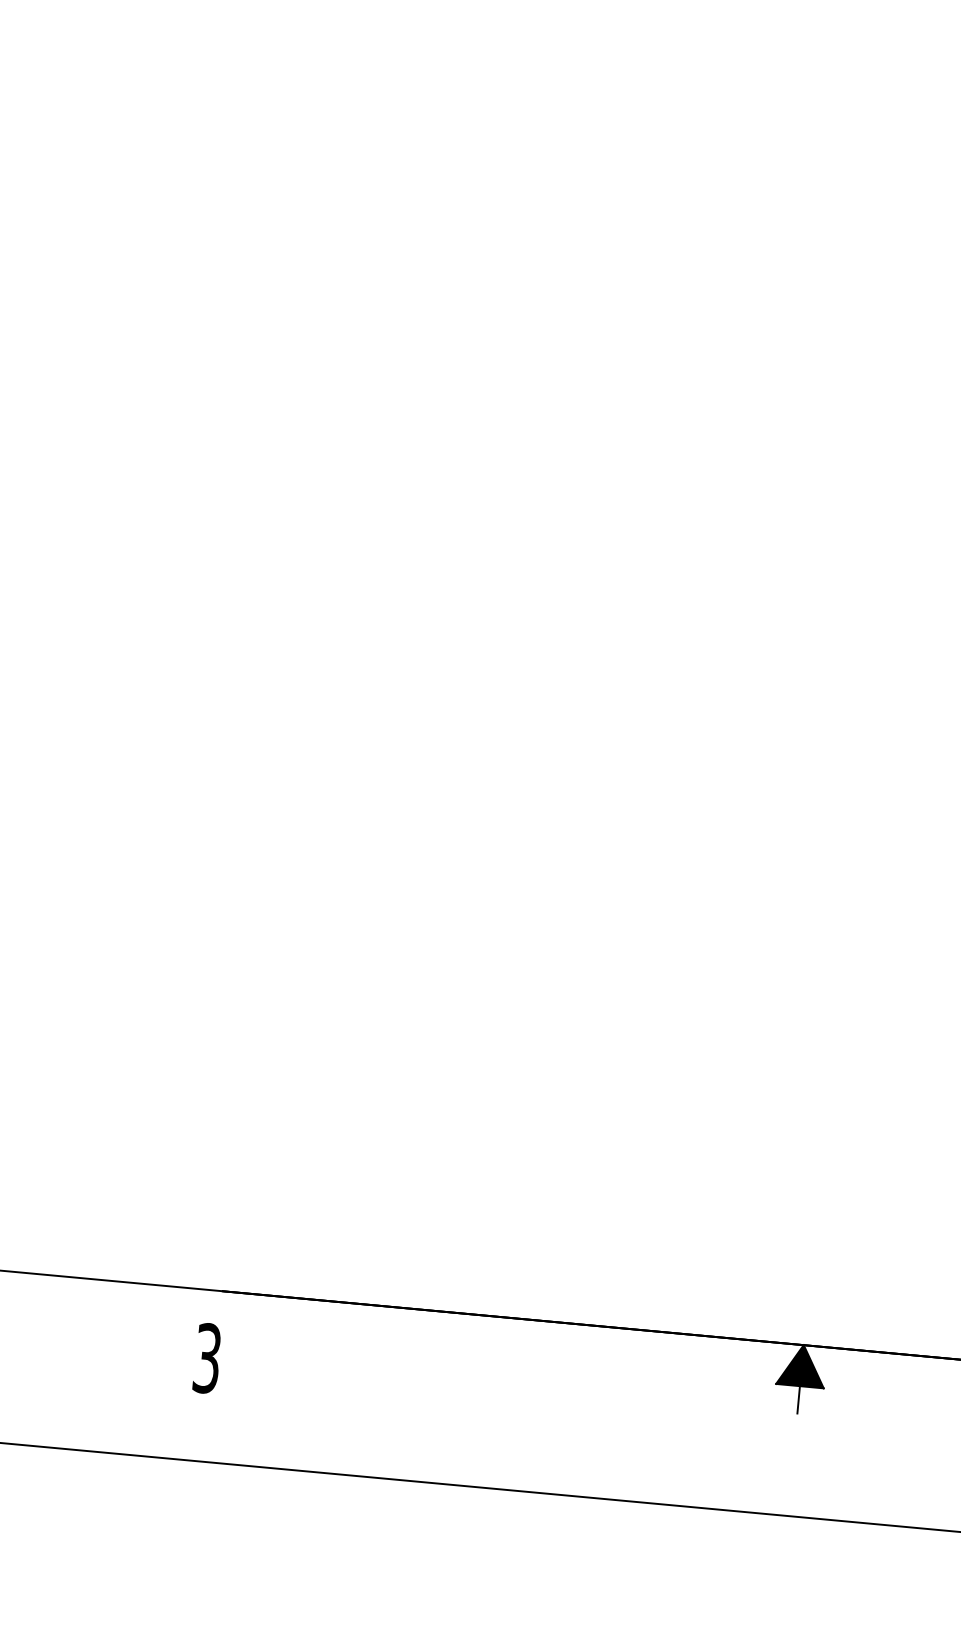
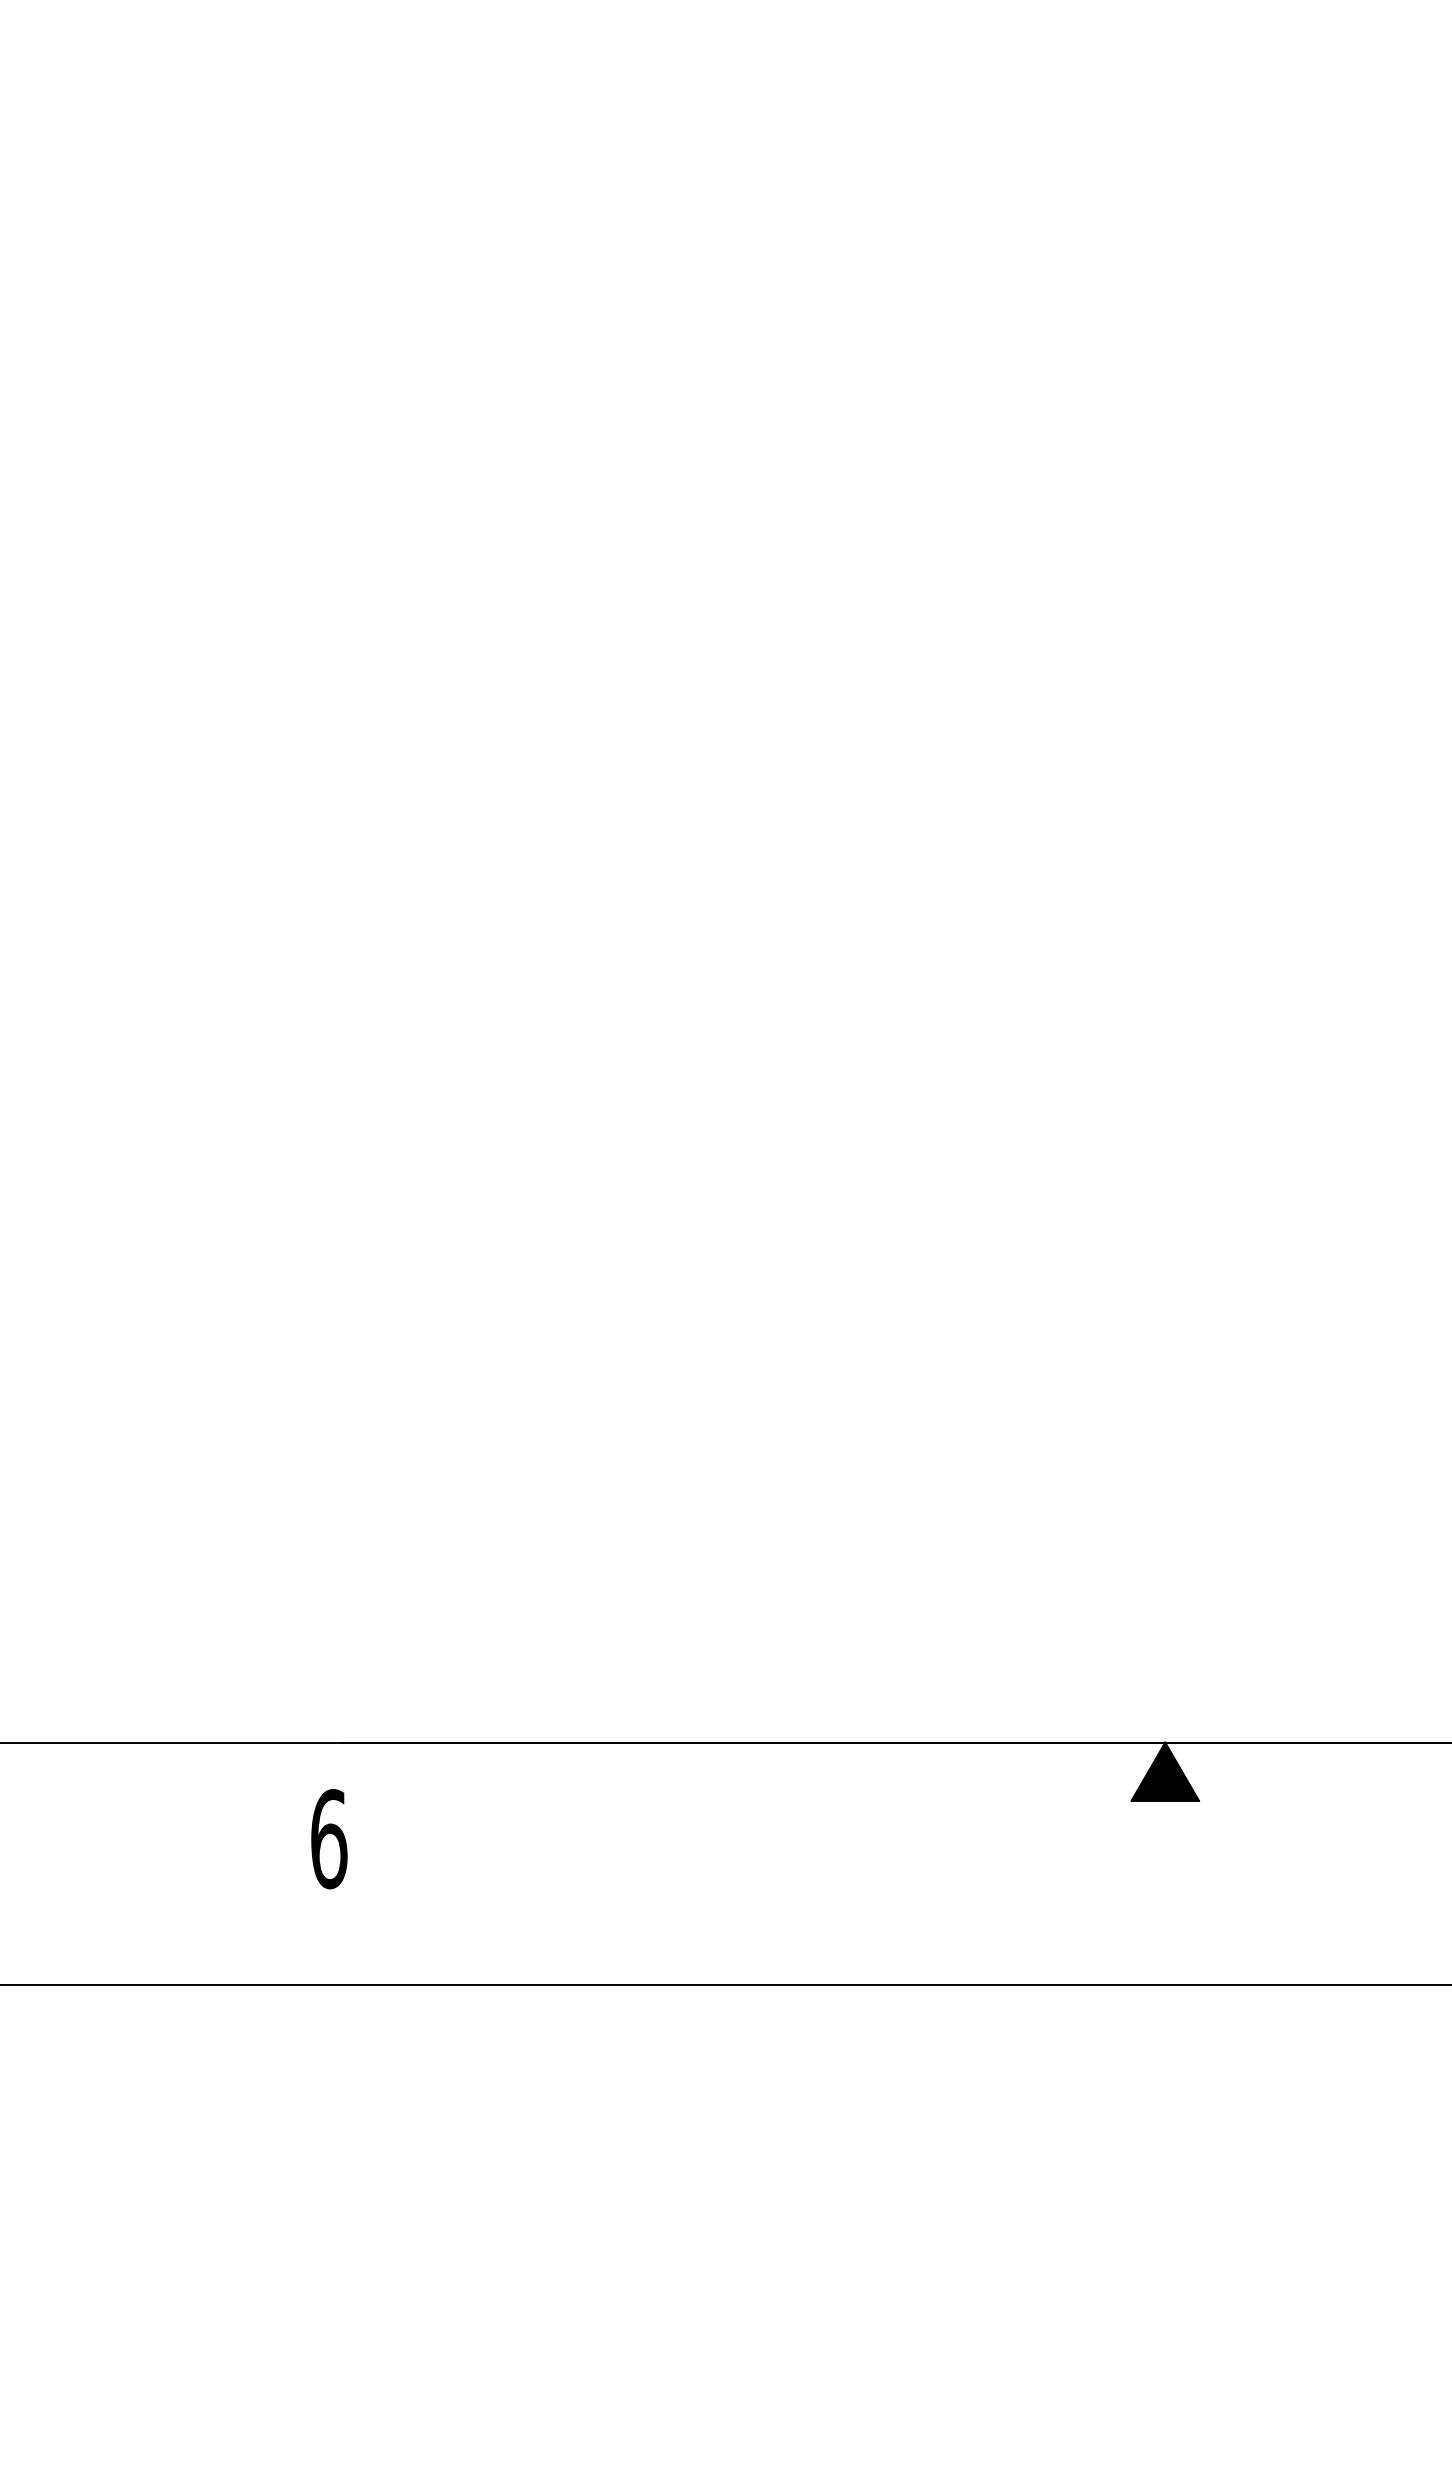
text: (207, 1358) -> (329, 1839), 3 -> 6
line: (798, 1399) -> (1165, 1819), removed

